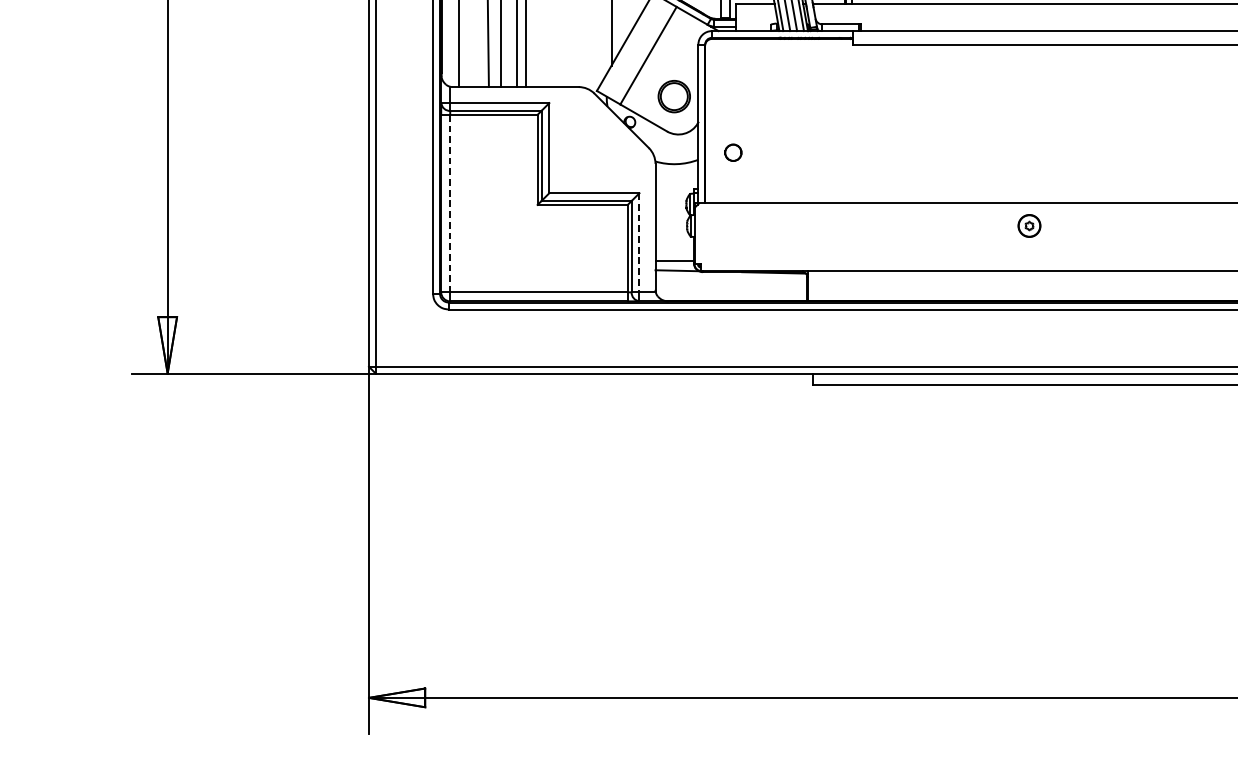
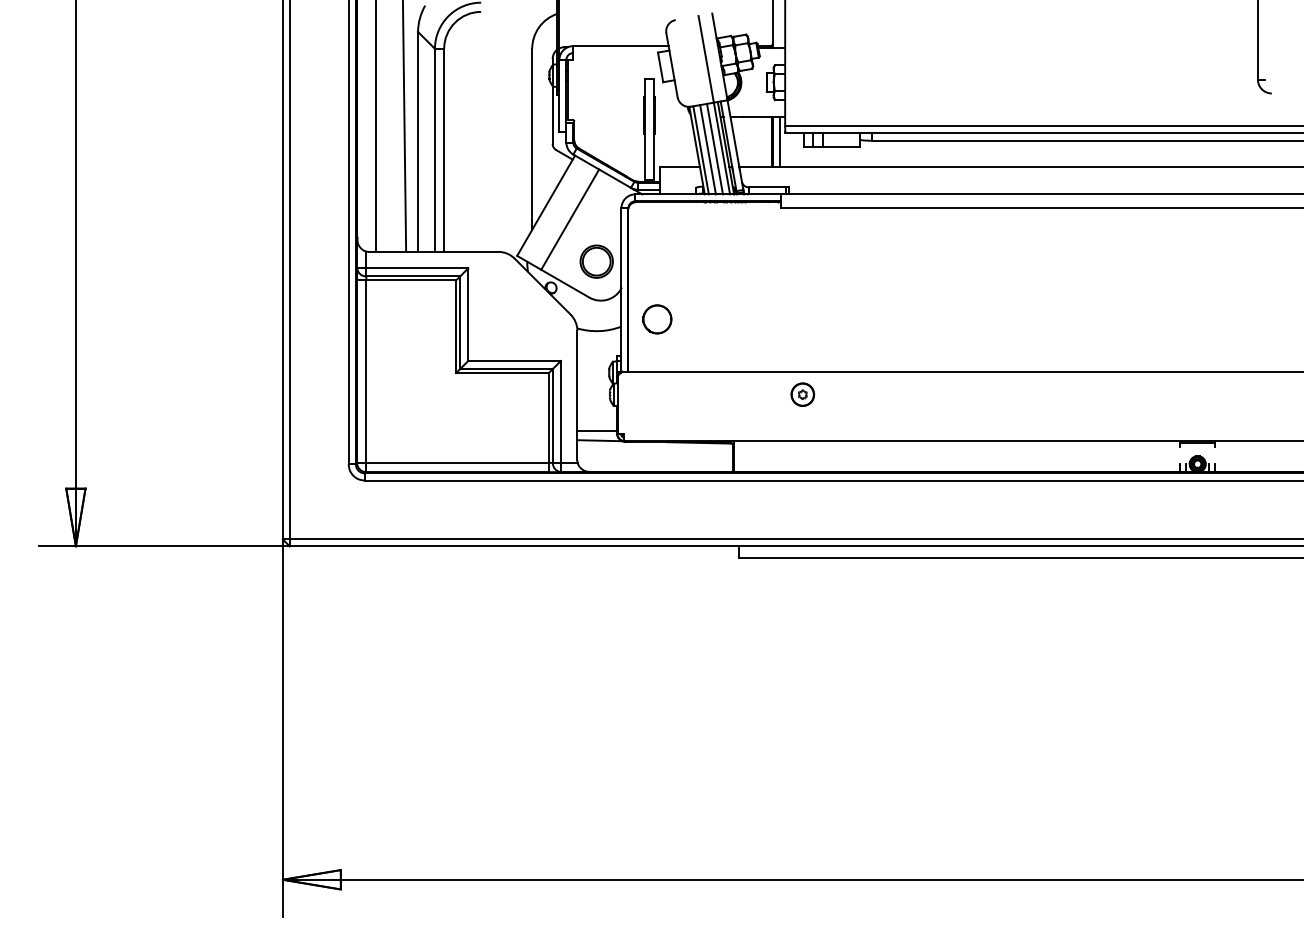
circle: (733, 152) -> (657, 319), size x1.67
line: (450, 204) -> (366, 372), dashed -> solid
part: (1029, 225) -> (802, 394), moved
line: (639, 242) -> (560, 411), dashed -> solid

